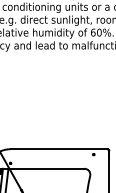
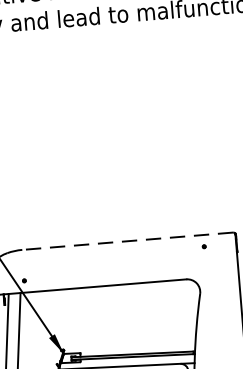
line: (58, 149) -> (126, 242), solid -> dashed

